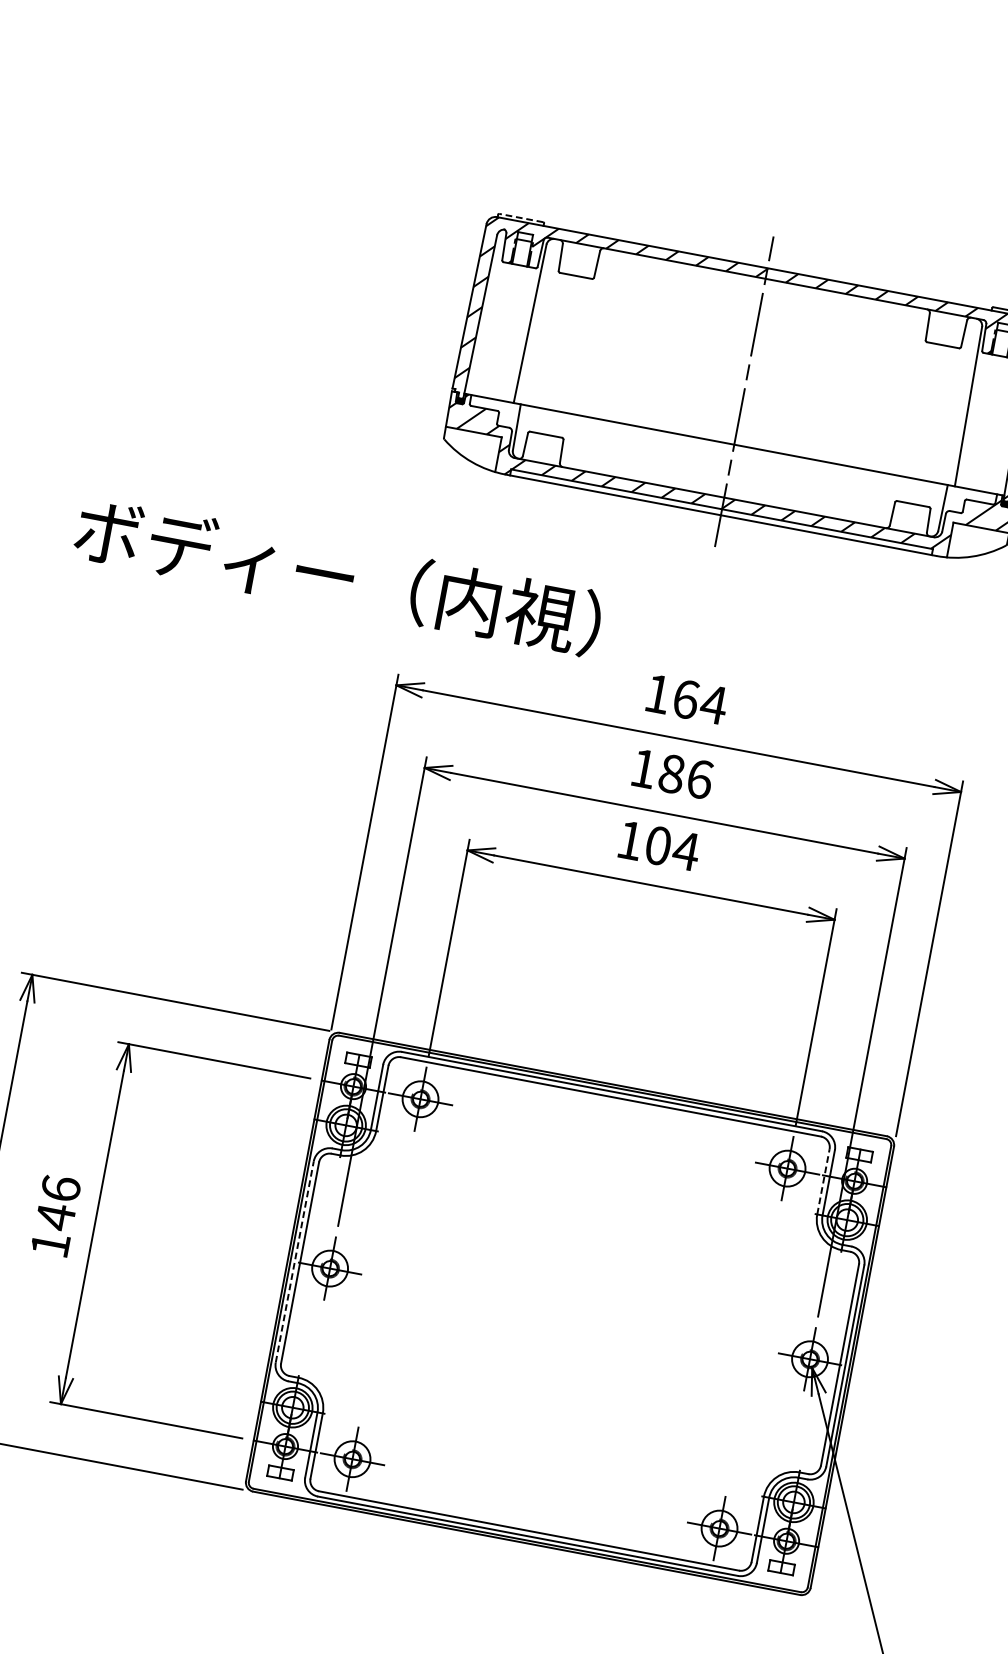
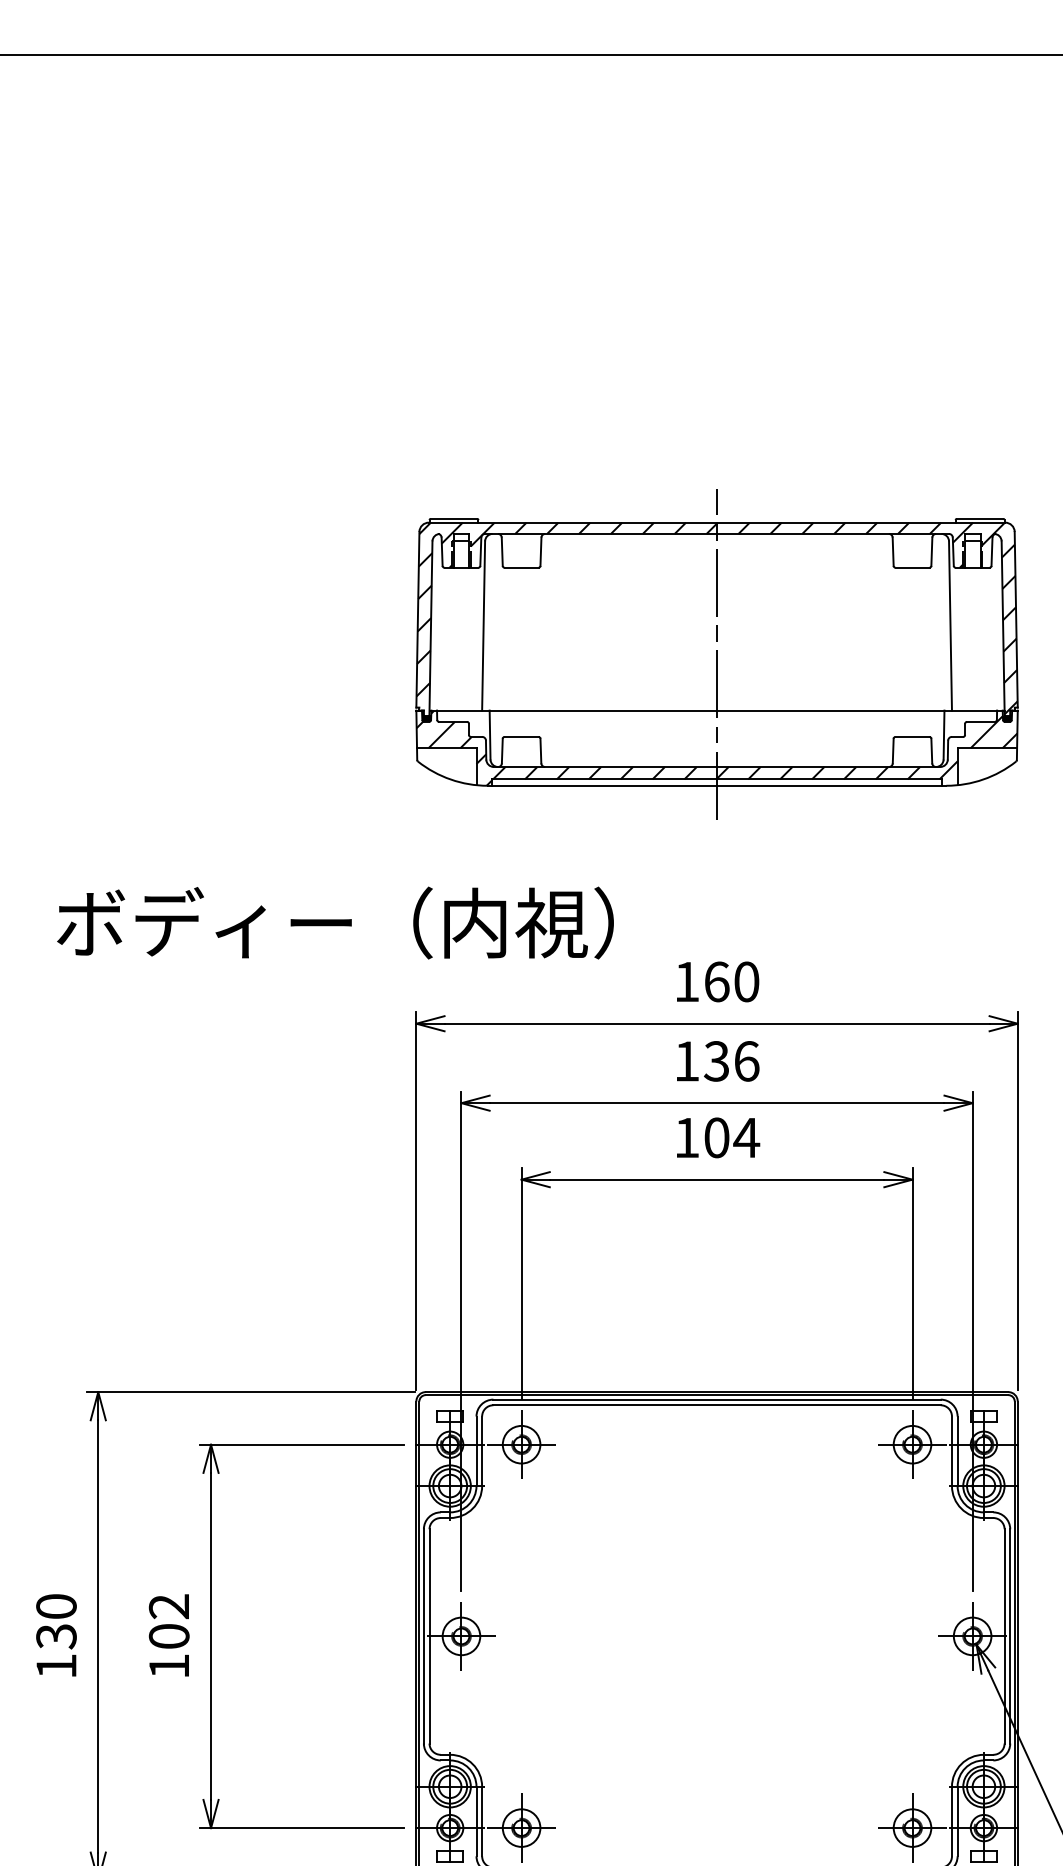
line: (520, 217) -> (453, 518), dashed -> solid
text: (713, 704) -> (746, 981), 164 -> 160
text: (671, 774) -> (716, 1061), 186 -> 136
line: (822, 1181) -> (951, 1451), dashed -> solid
text: (57, 1203) -> (168, 1622), 146 -> 102
line: (294, 1260) -> (423, 1635), dashed -> solid

